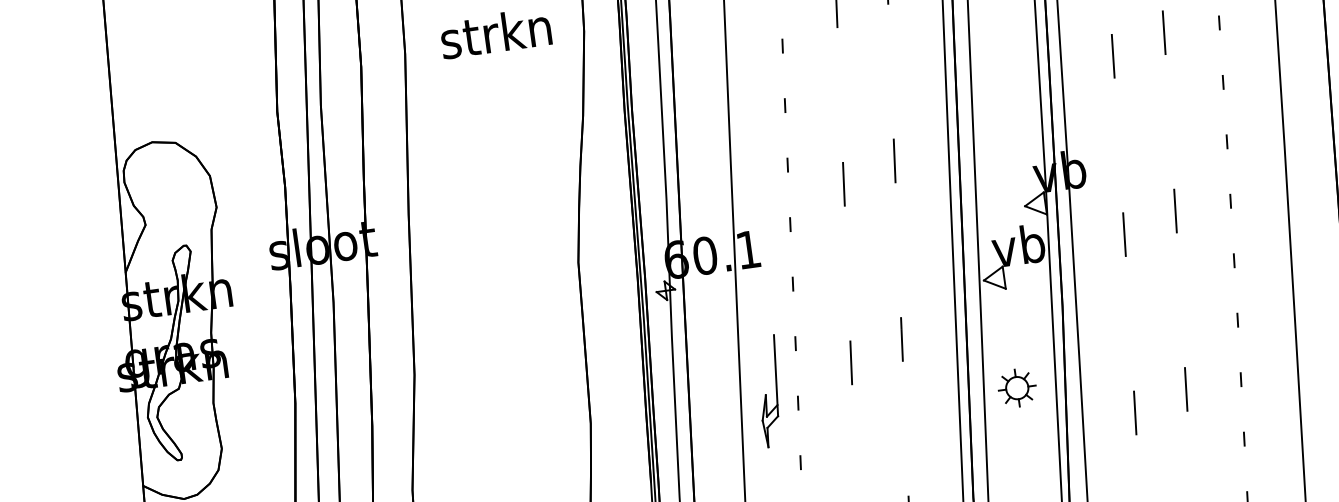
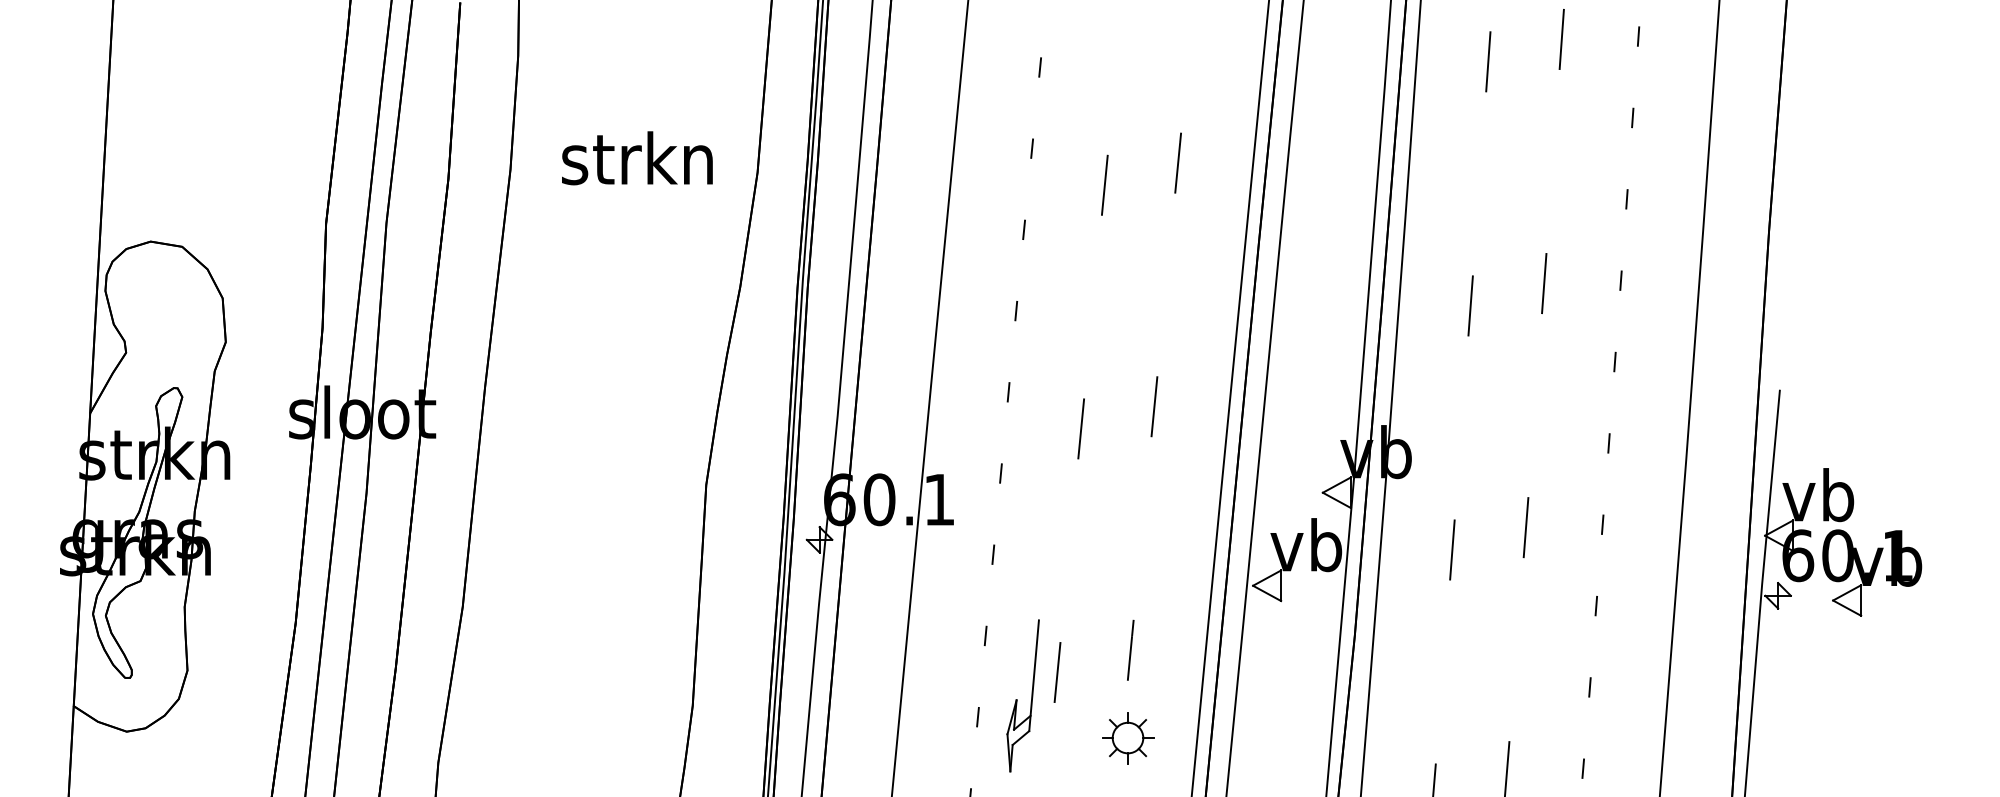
part: (1017, 388) -> (1128, 738), moved
part: (766, 394) -> (1017, 699), moved

